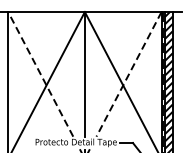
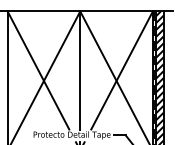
line: (40, 74) -> (38, 70), dashed -> solid
line: (129, 74) -> (122, 70), dashed -> solid

